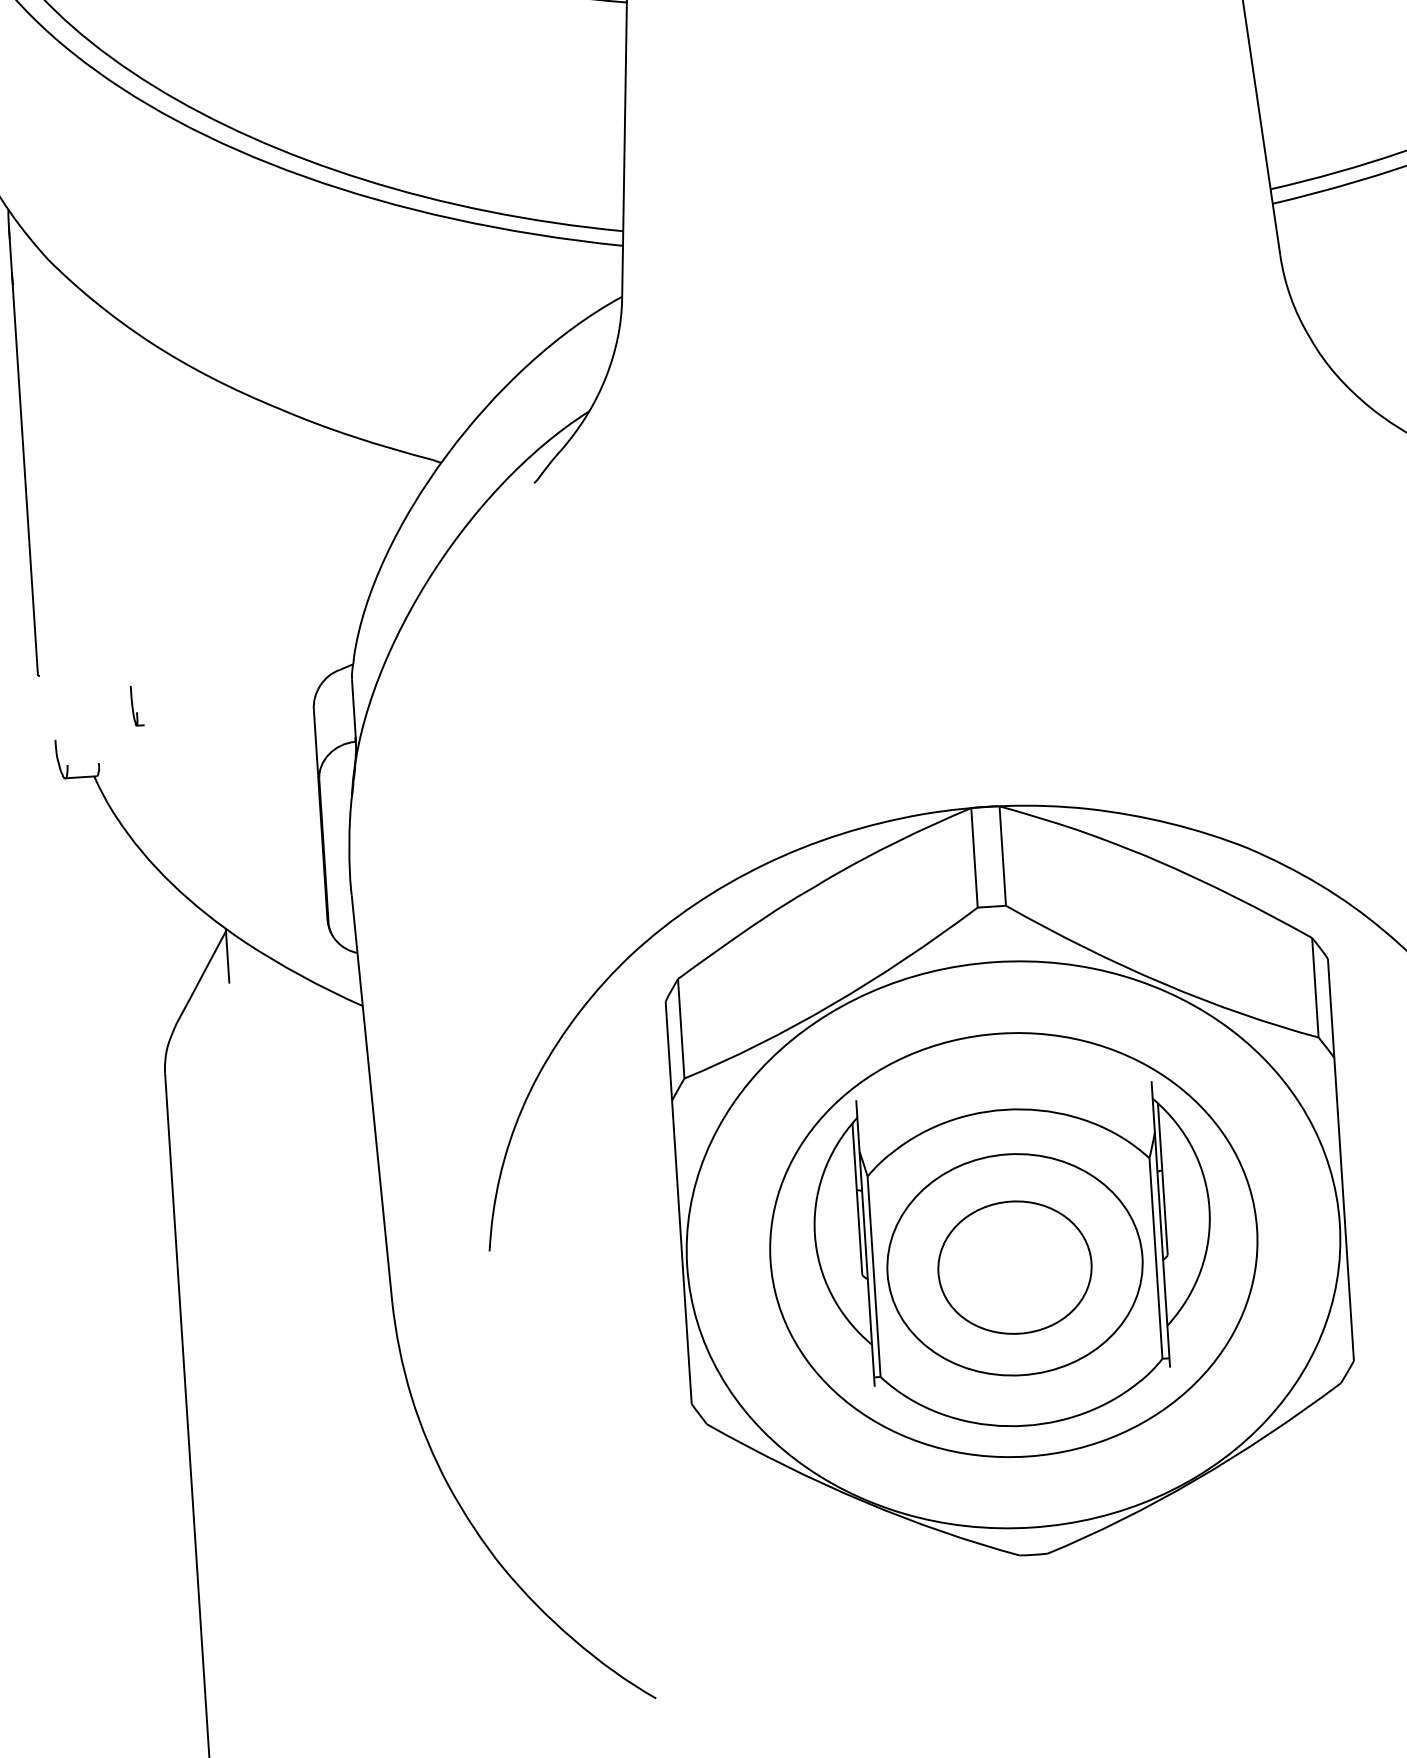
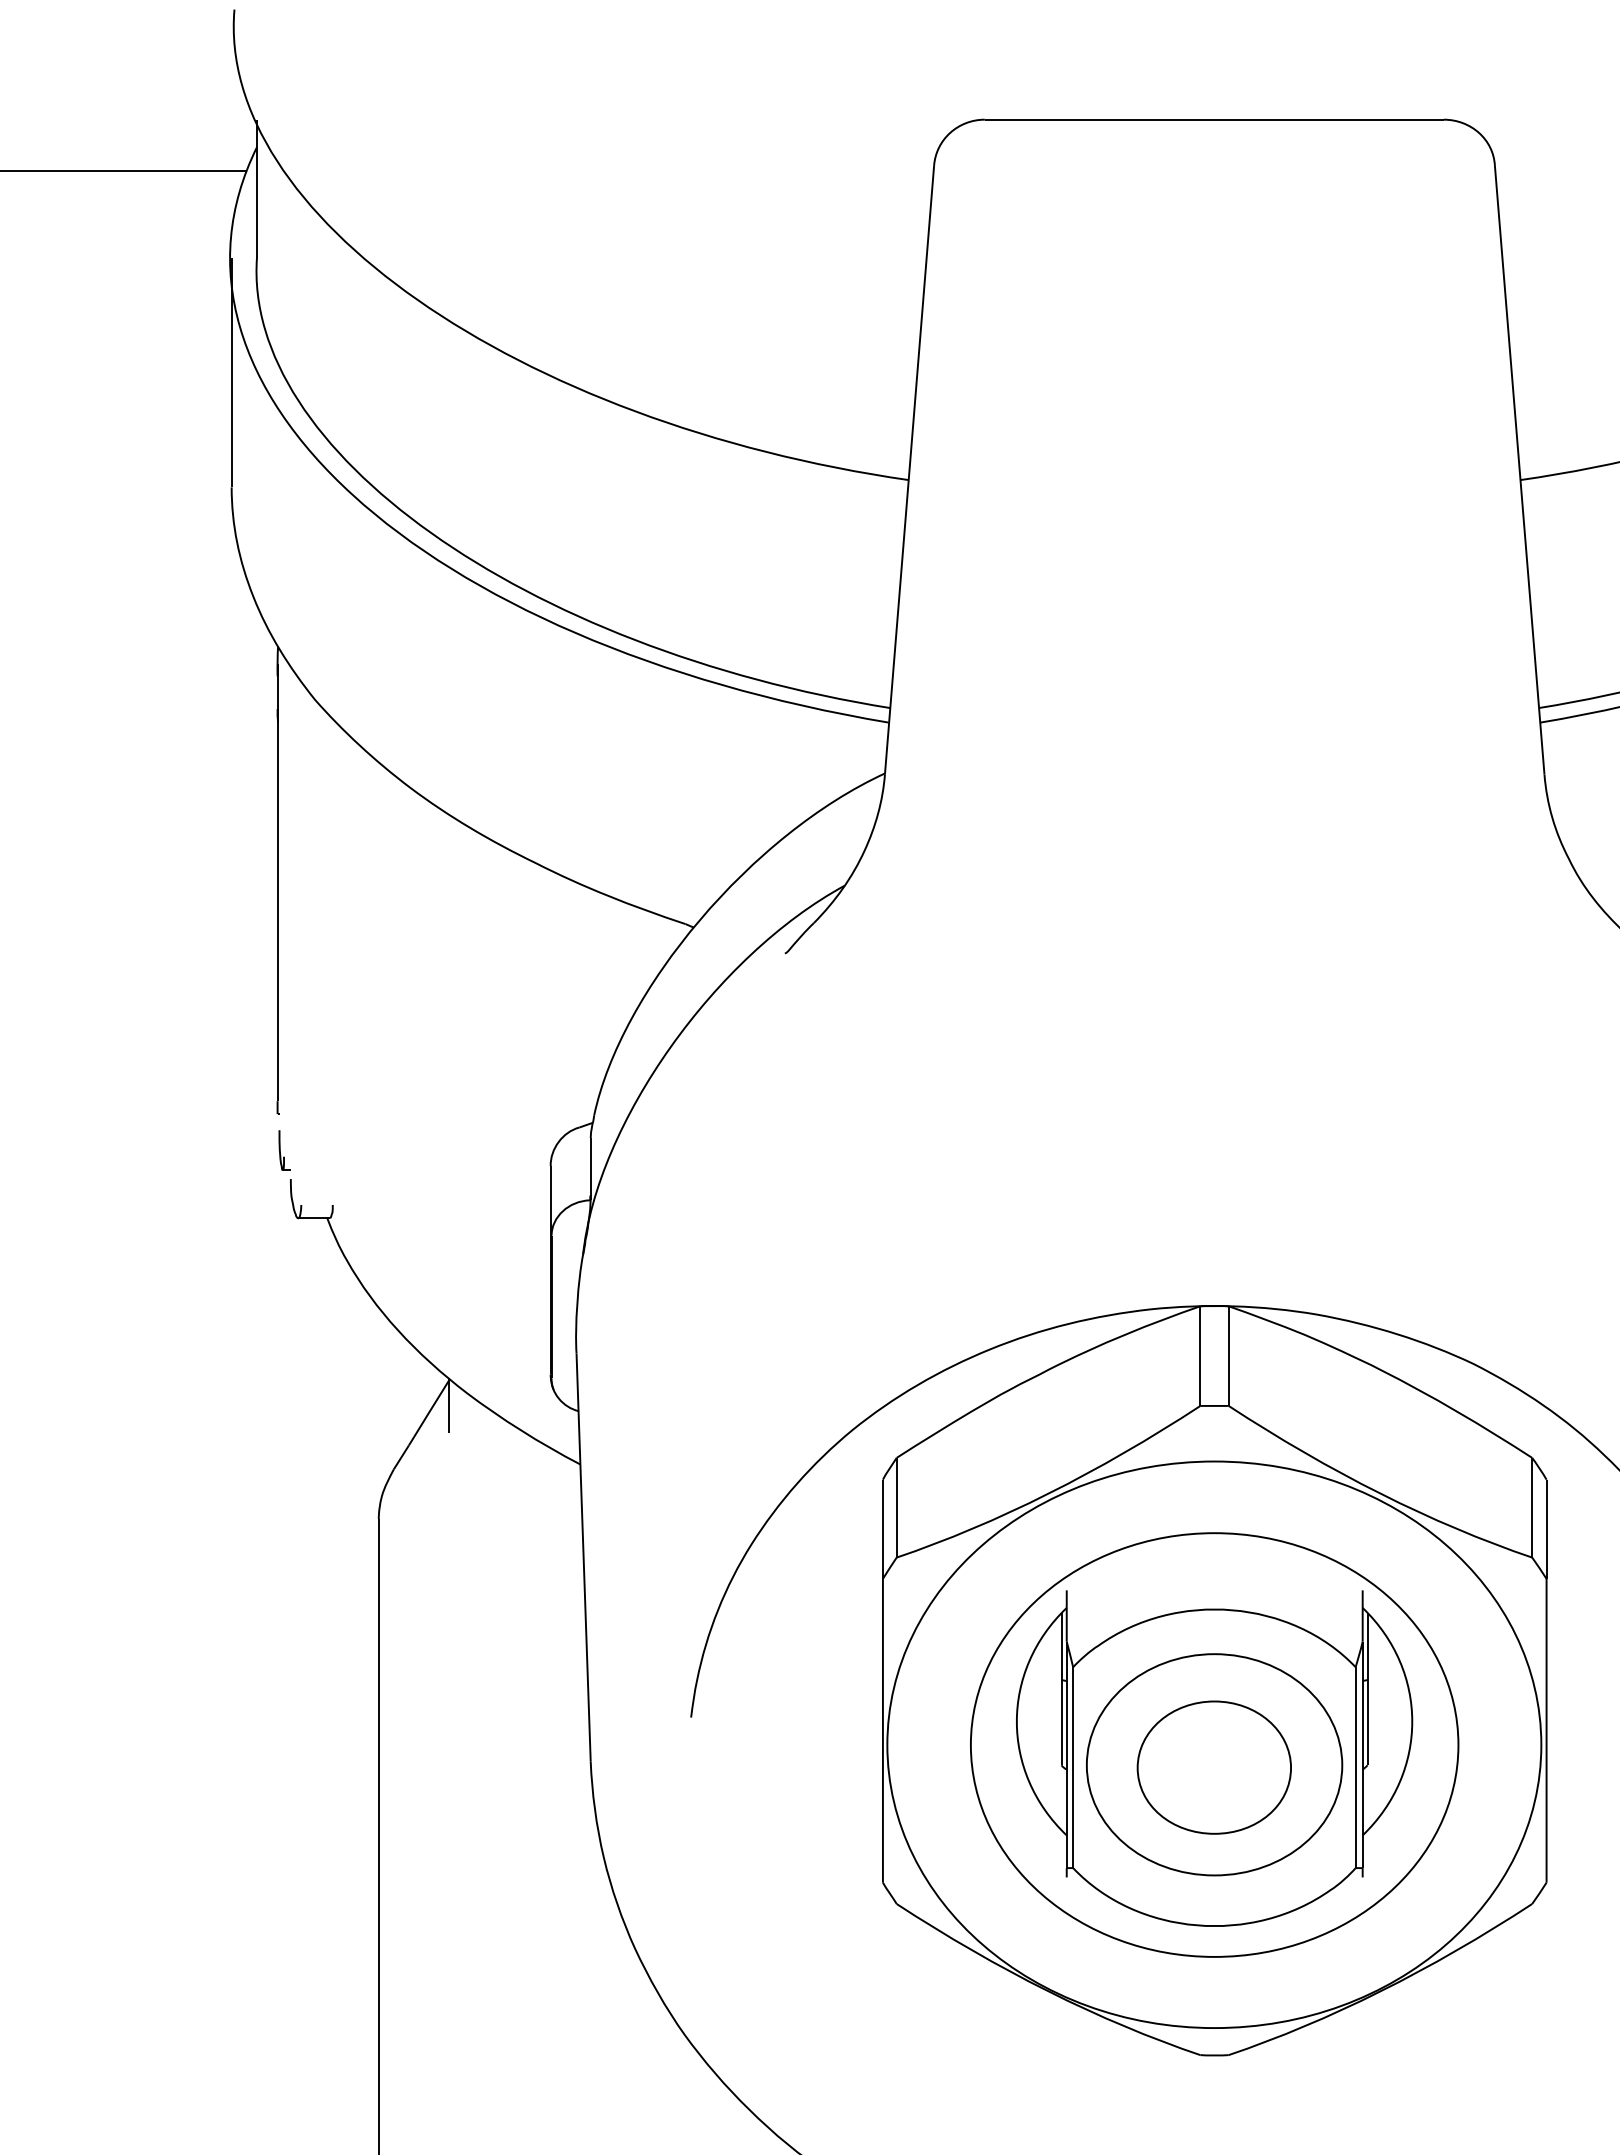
part: (137, 705) -> (284, 1150), moved

